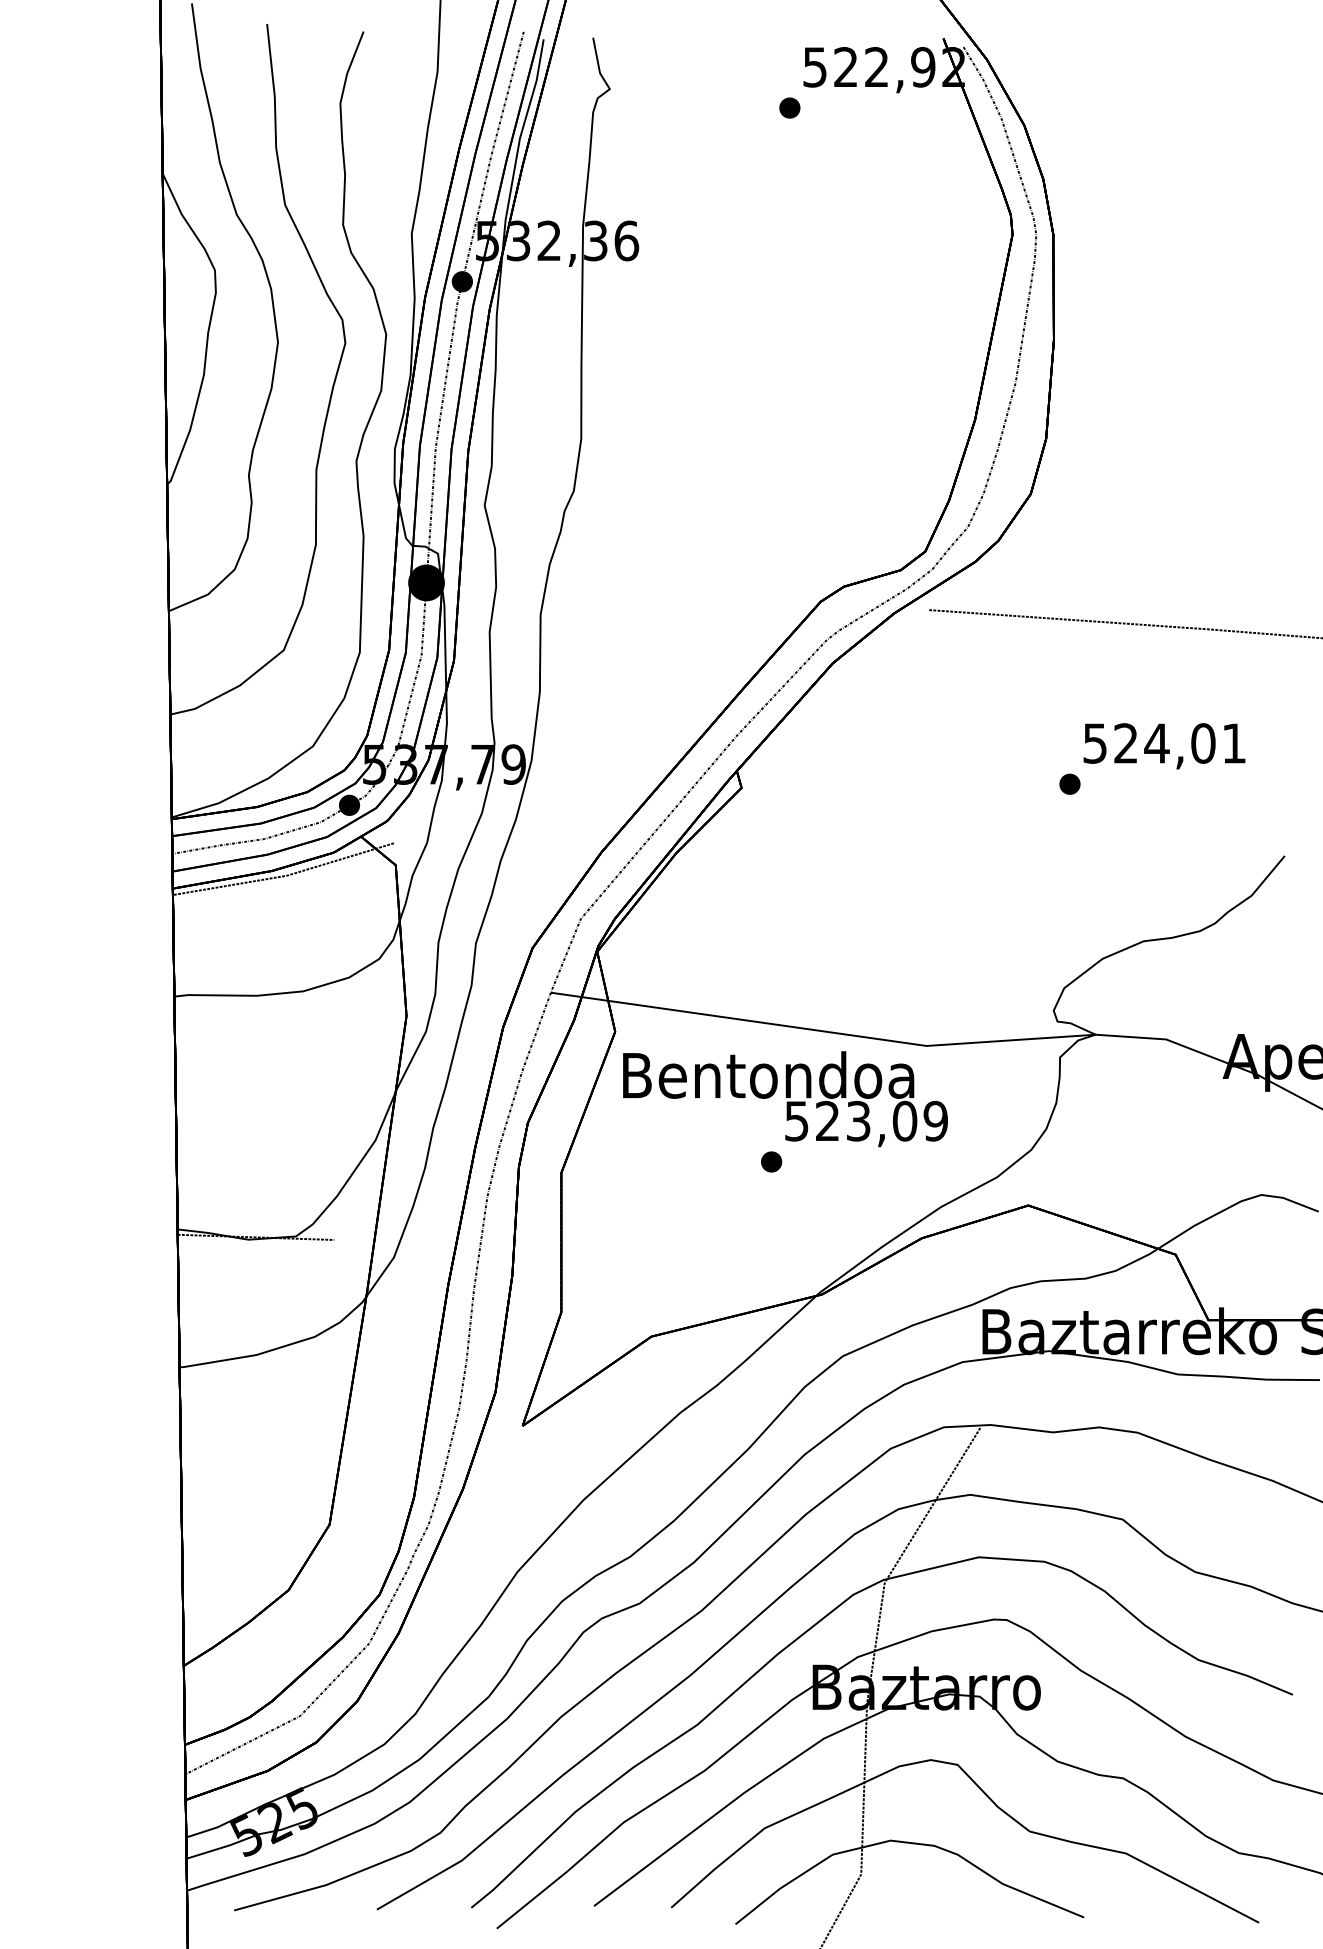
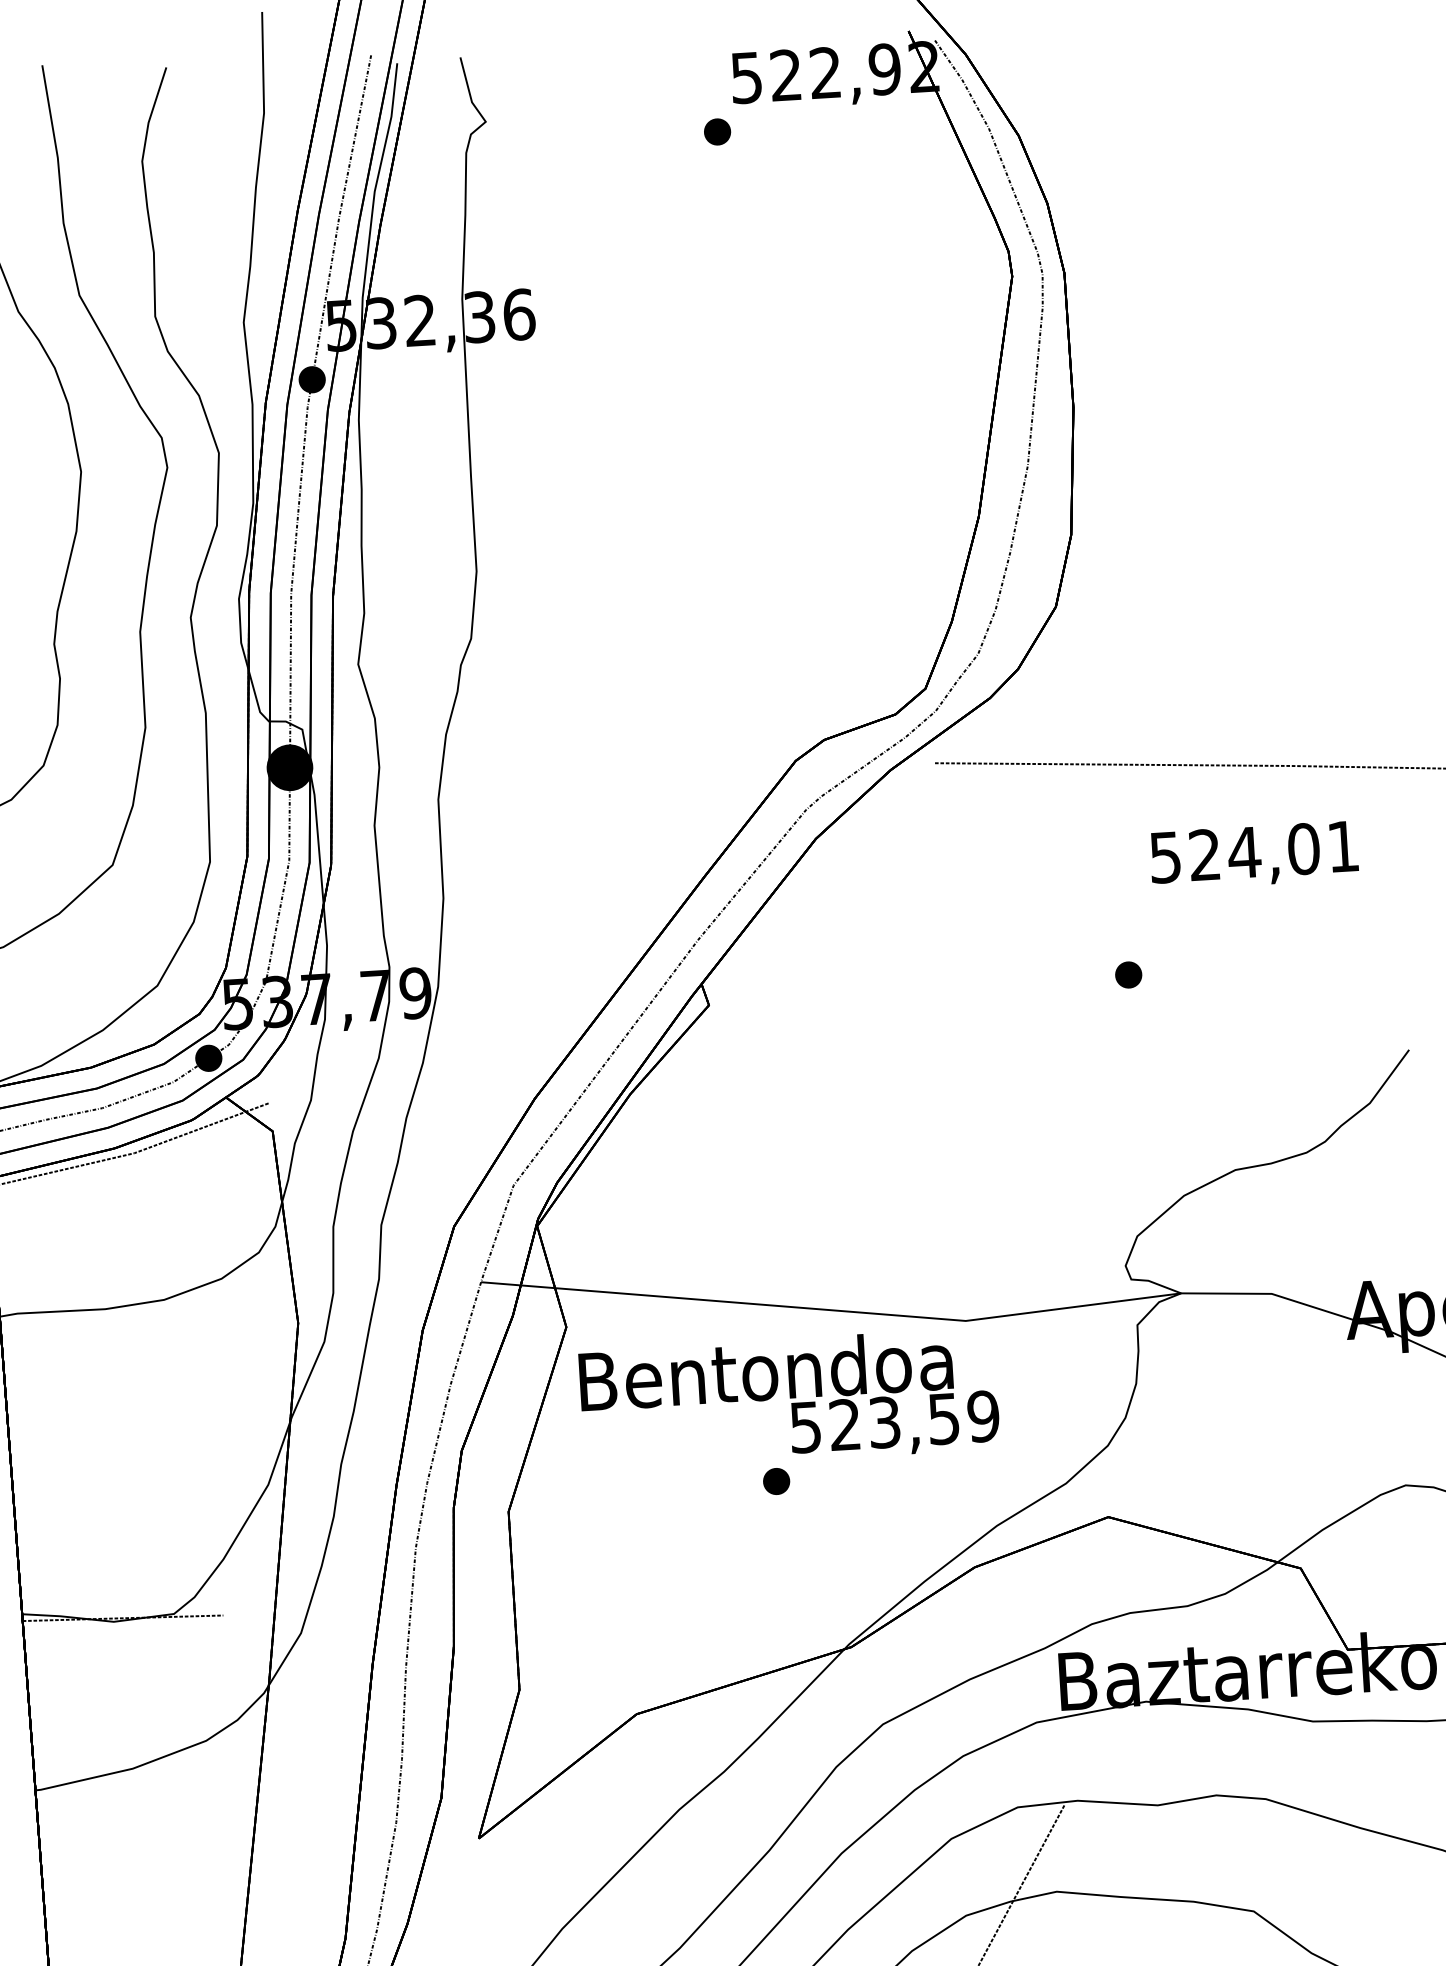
text: (1164, 746) -> (1254, 855), moved
text: (904, 1120) -> (943, 1418), 523,09 -> 523,59

